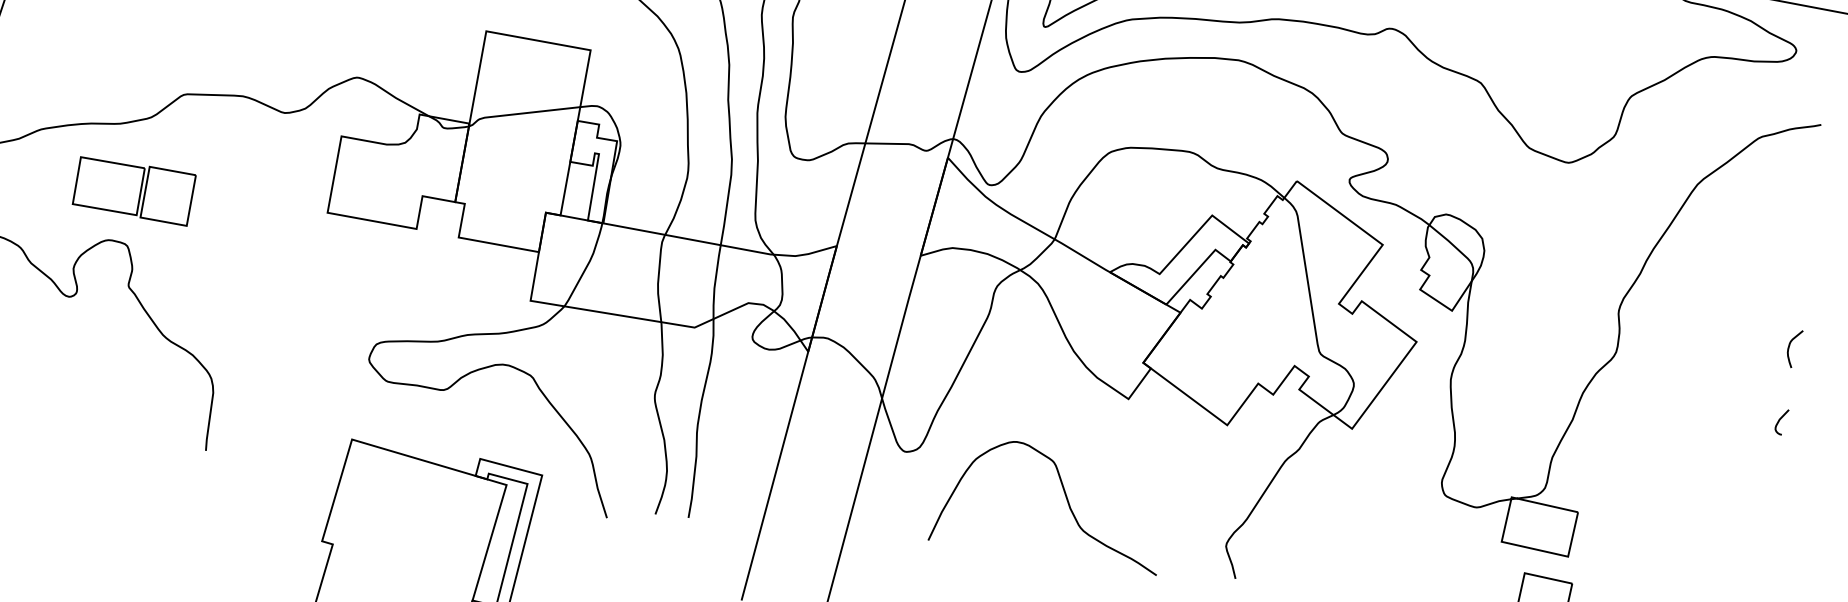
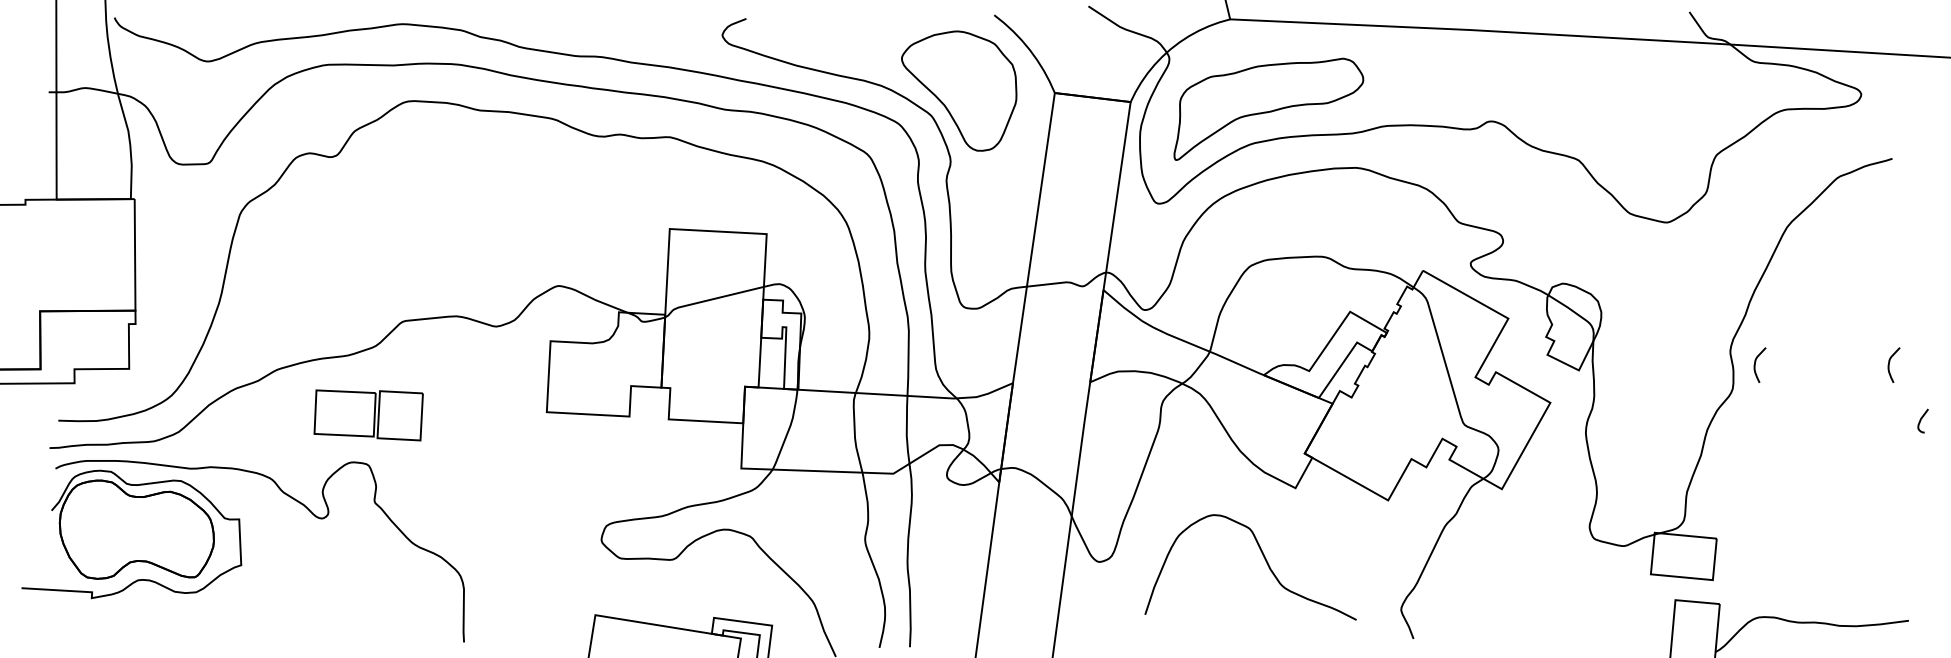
curve: (1644, 328) -> (1755, 364), added
curve: (1780, 421) -> (1921, 420), moved
curve: (1065, 497) -> (1264, 559), moved

